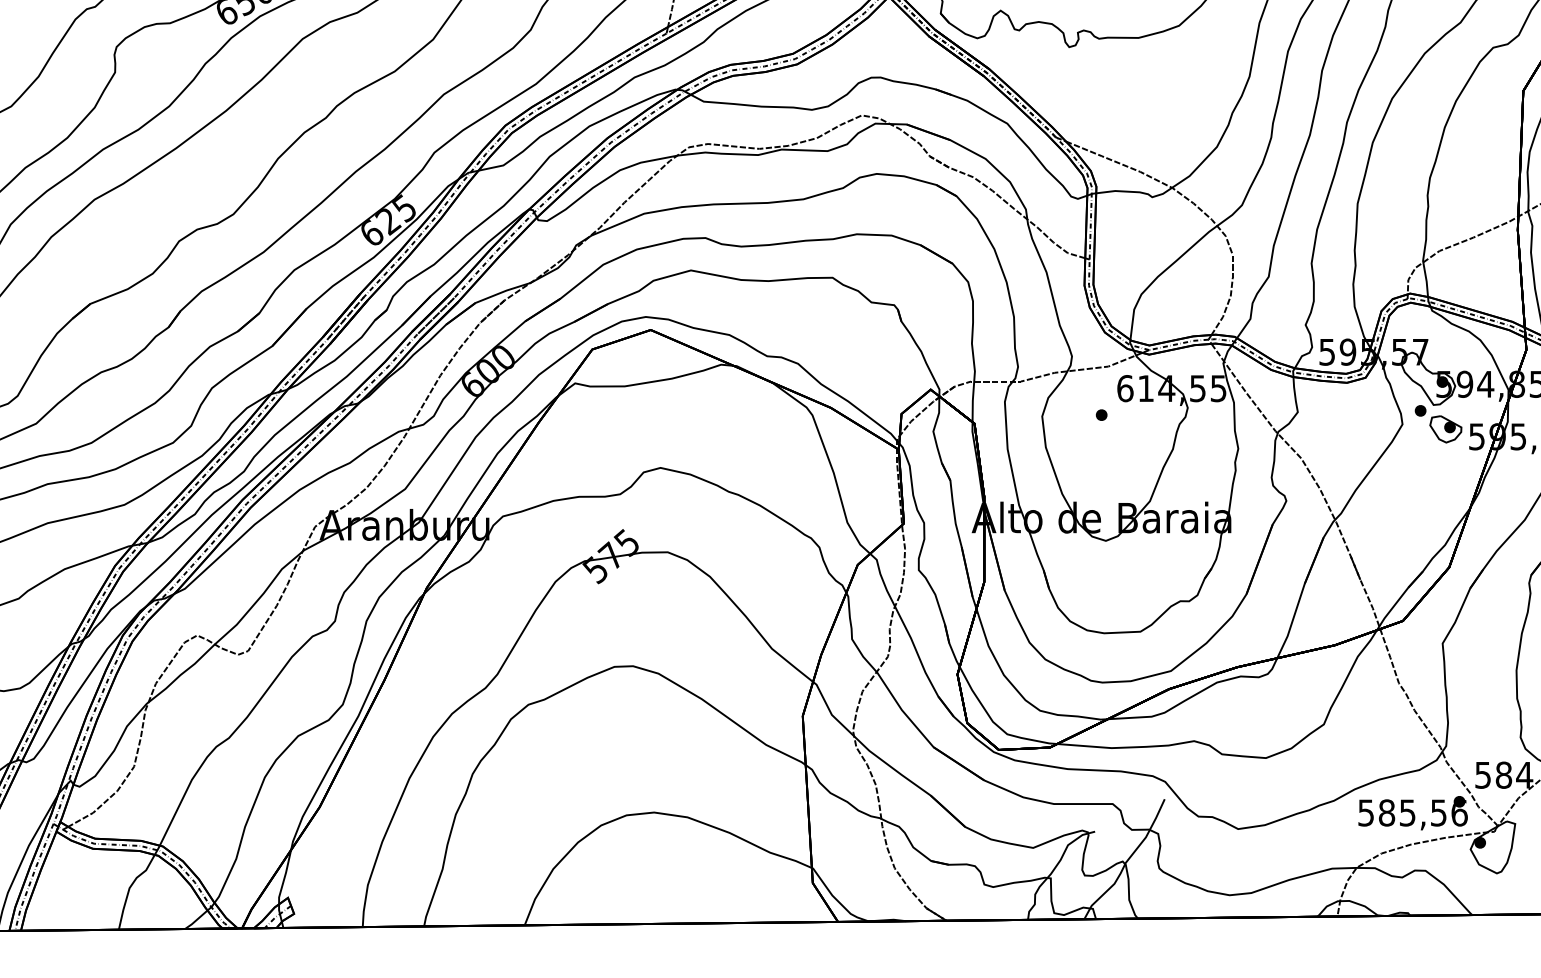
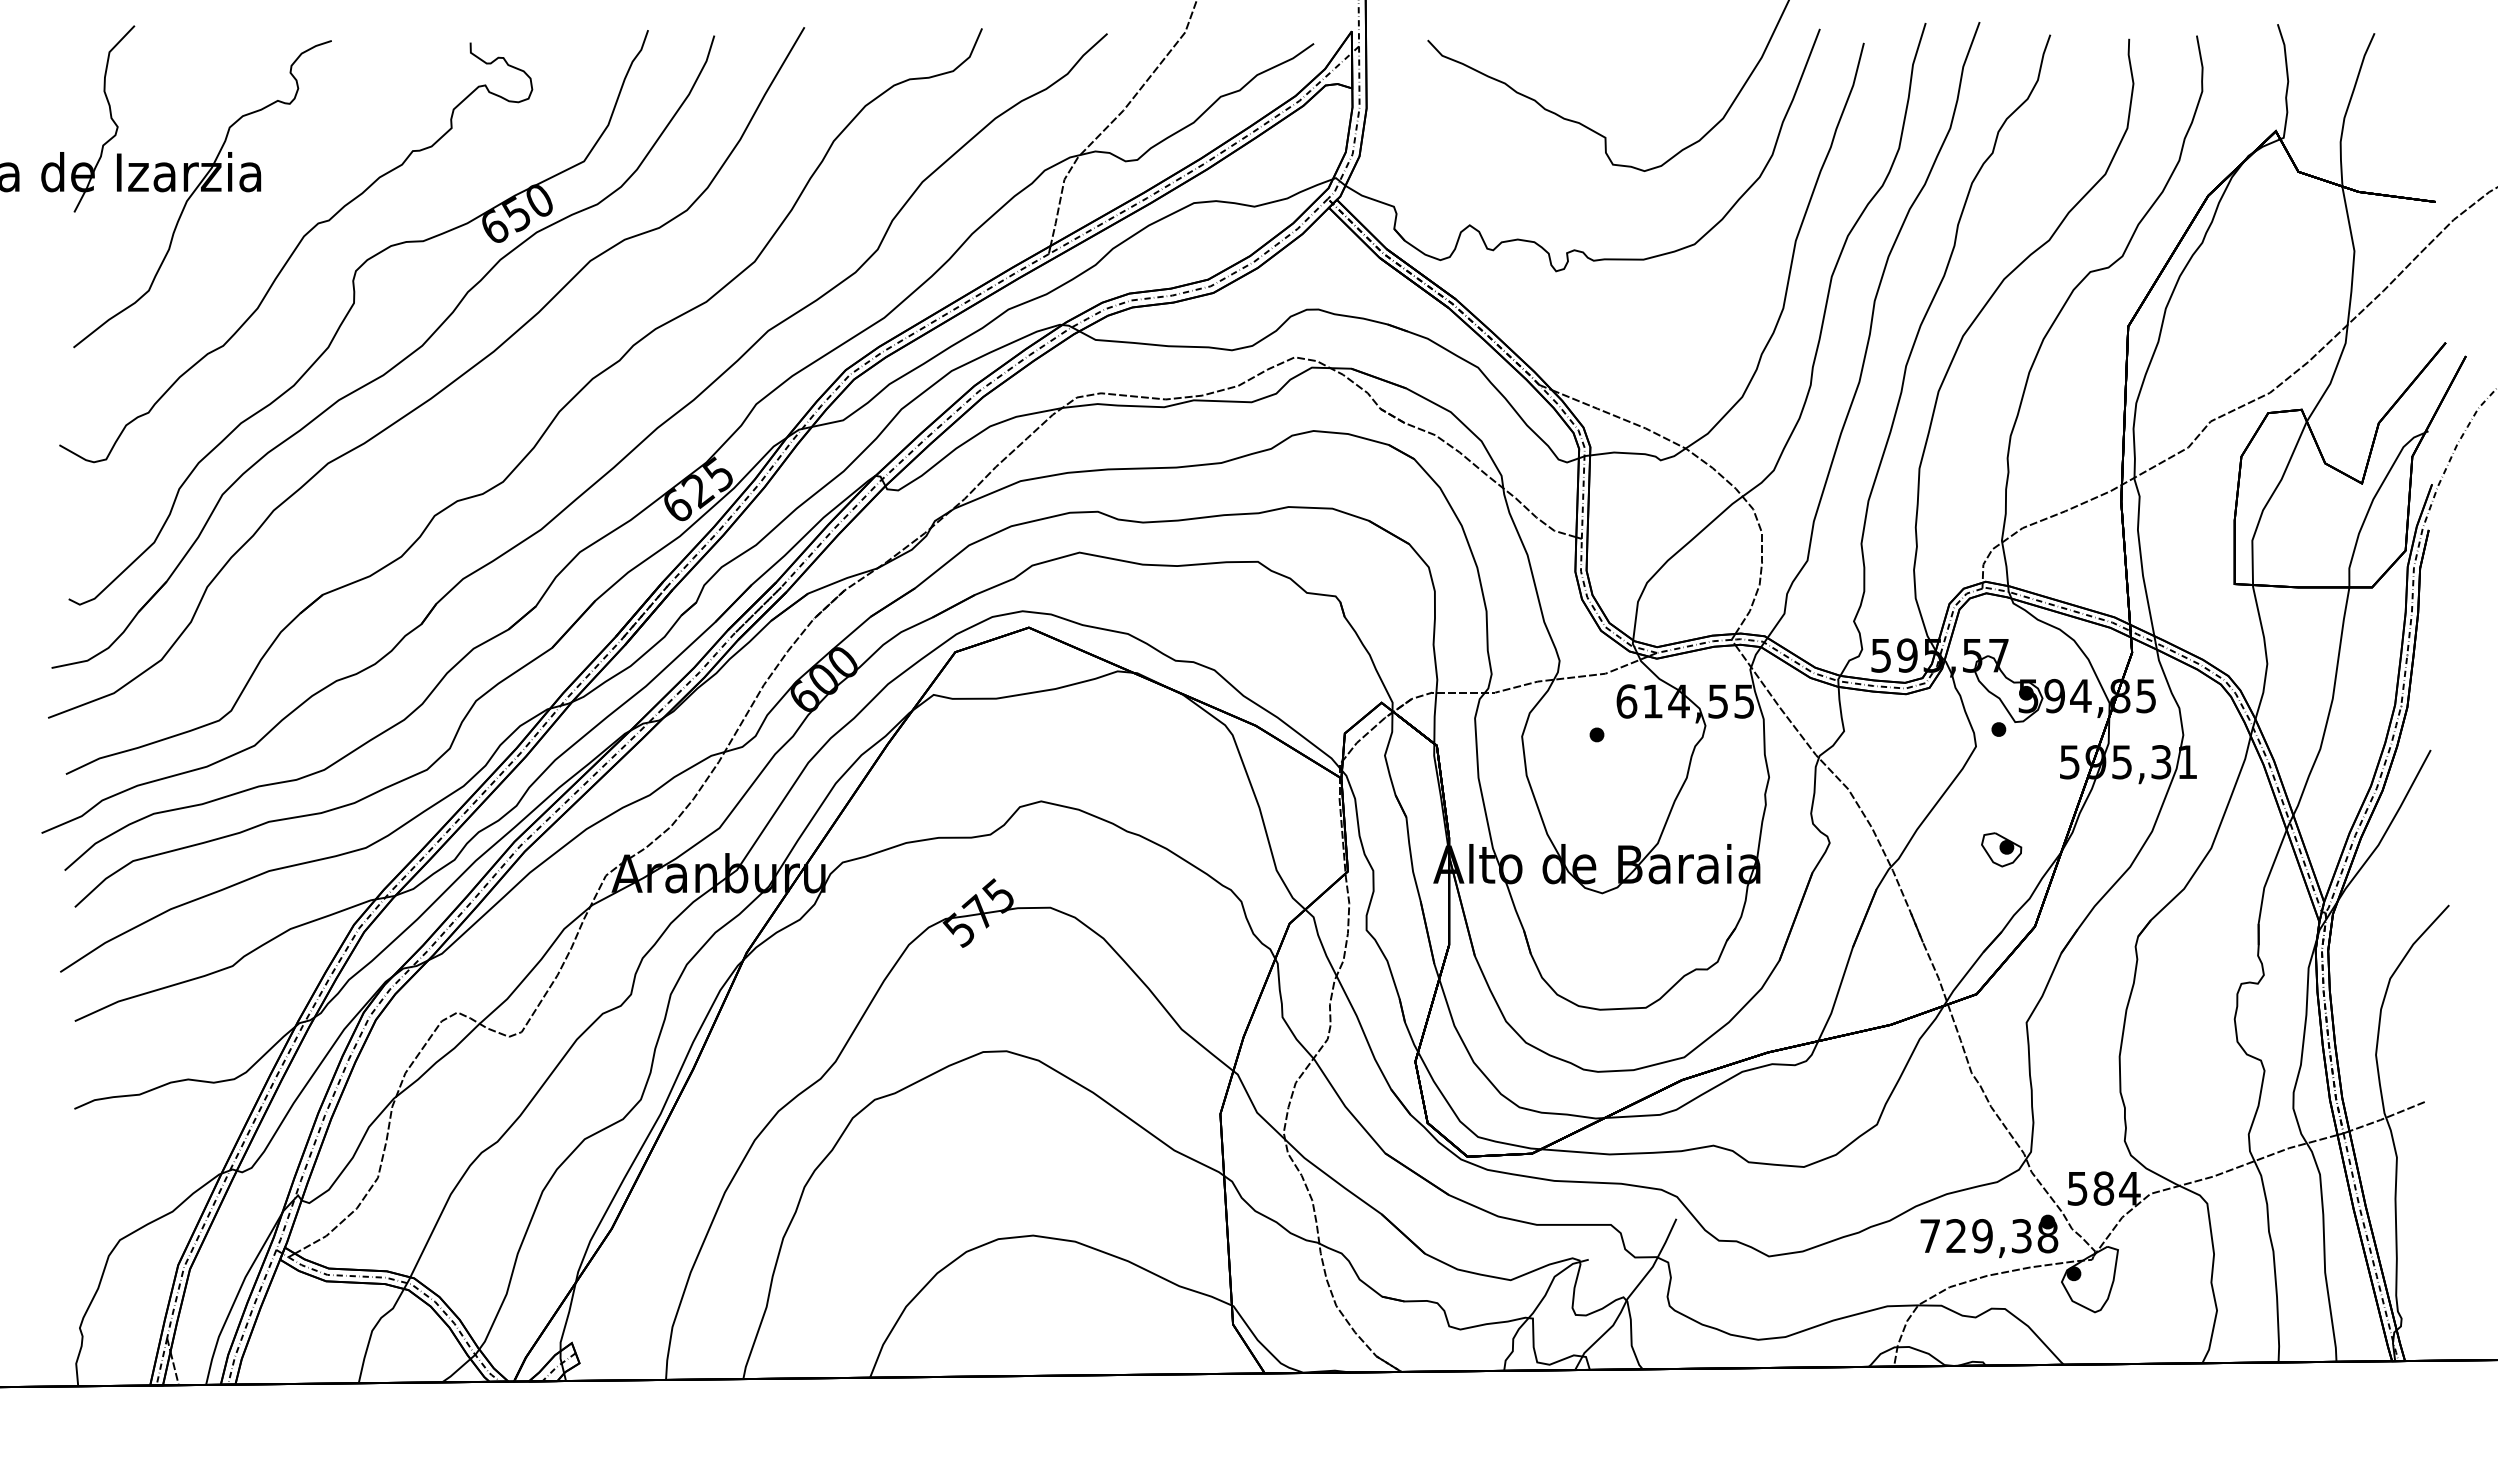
part: (1445, 429) -> (2001, 849), moved
text: (1413, 813) -> (1989, 1236), 585,56 -> 729,38

